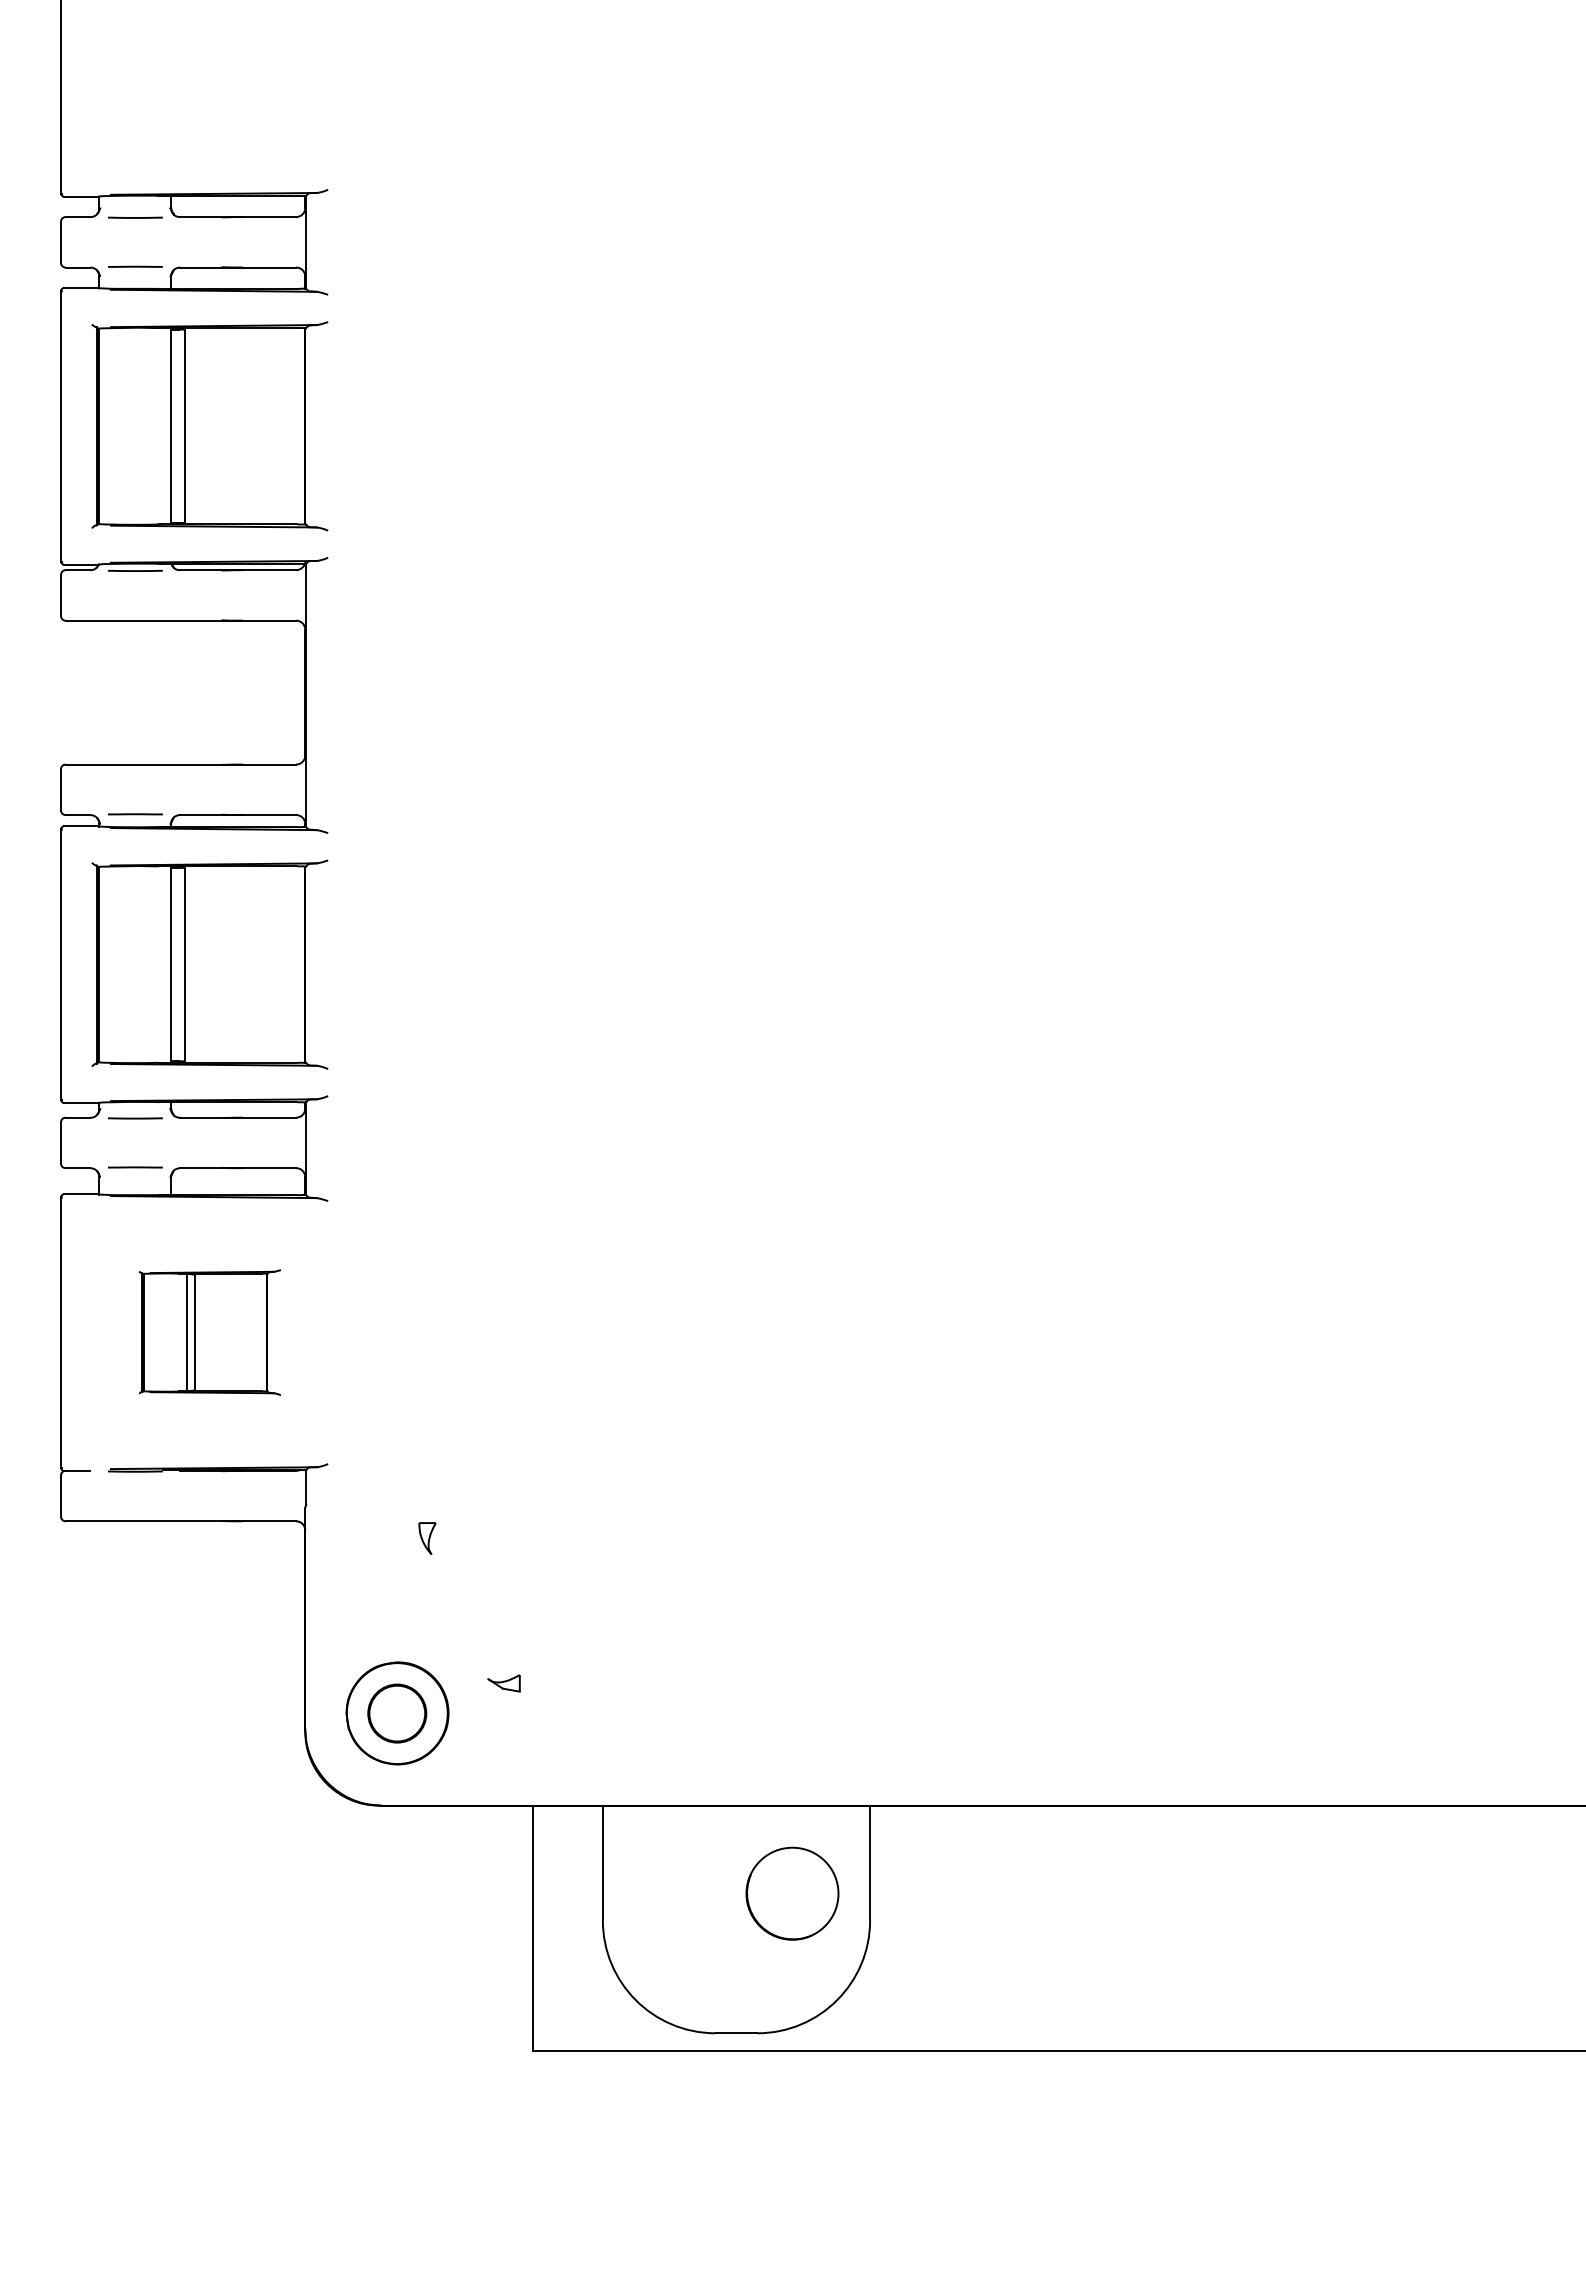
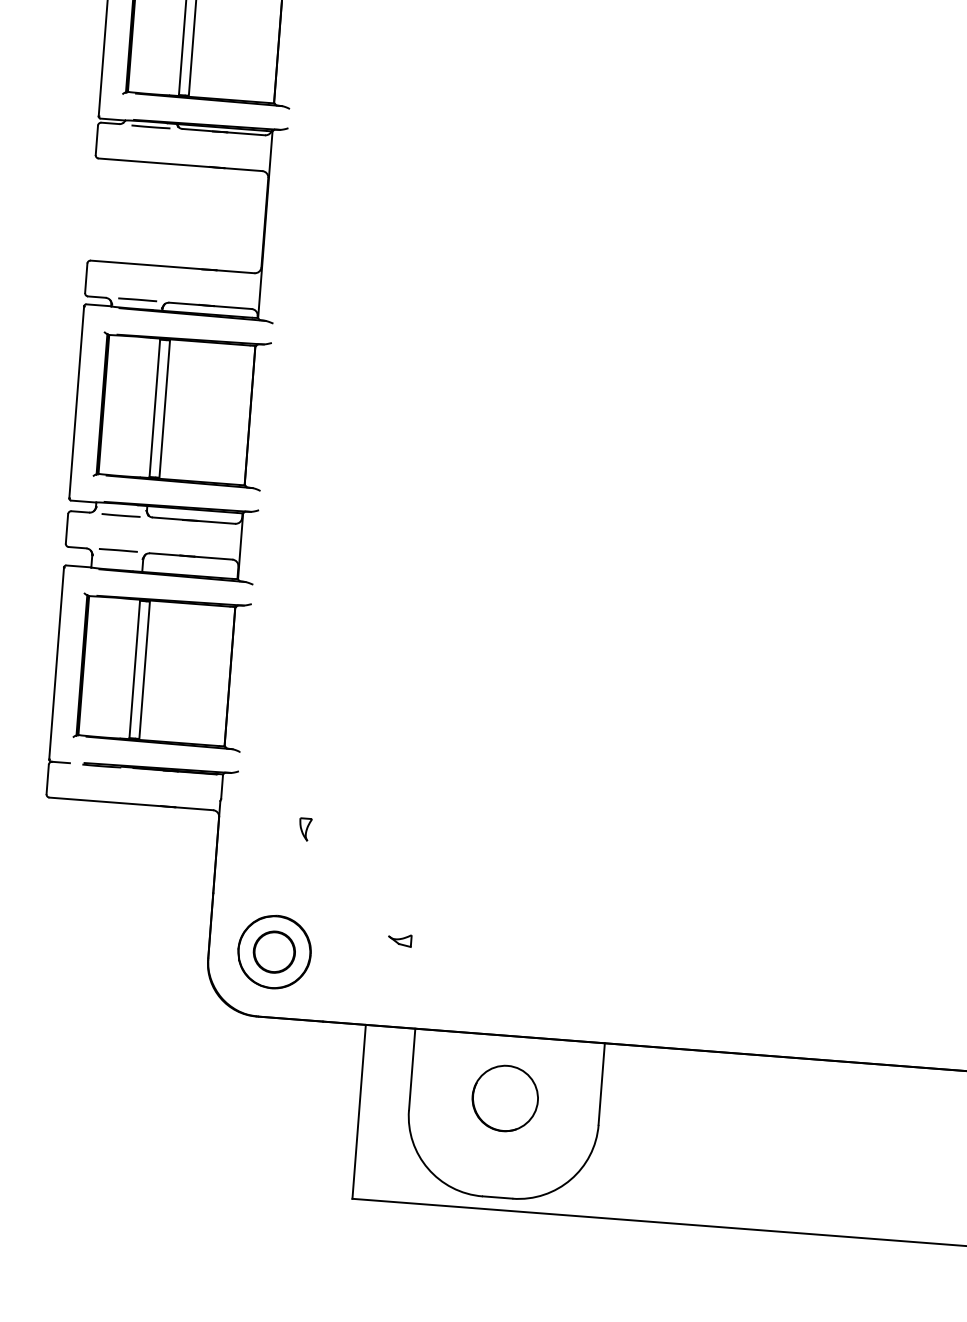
part: (209, 1332) -> (161, 671), size x1.67
part: (503, 1683) -> (399, 940), moved
part: (792, 1893) -> (505, 1098), moved

